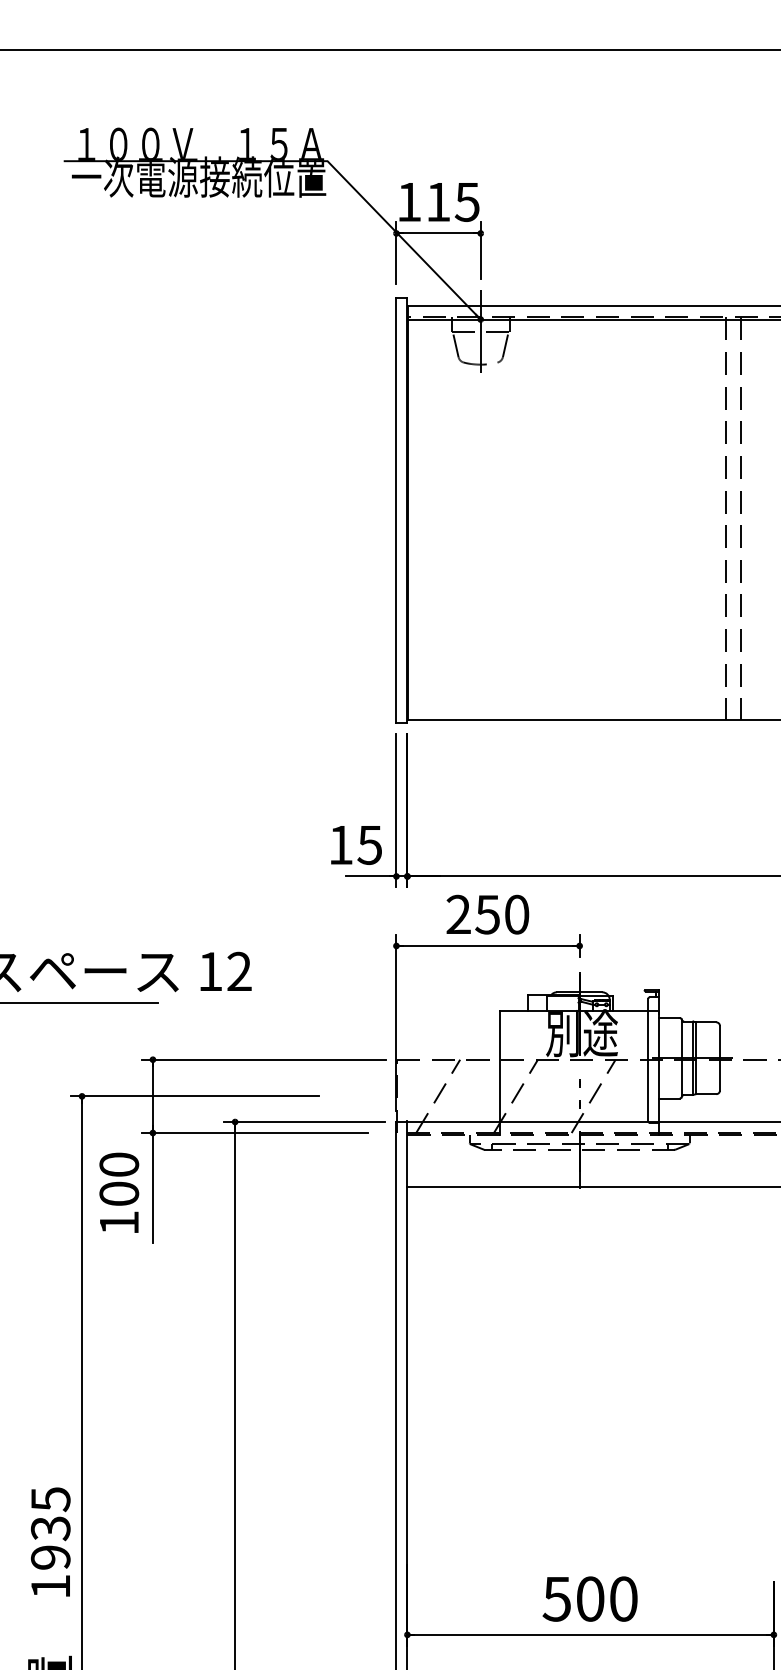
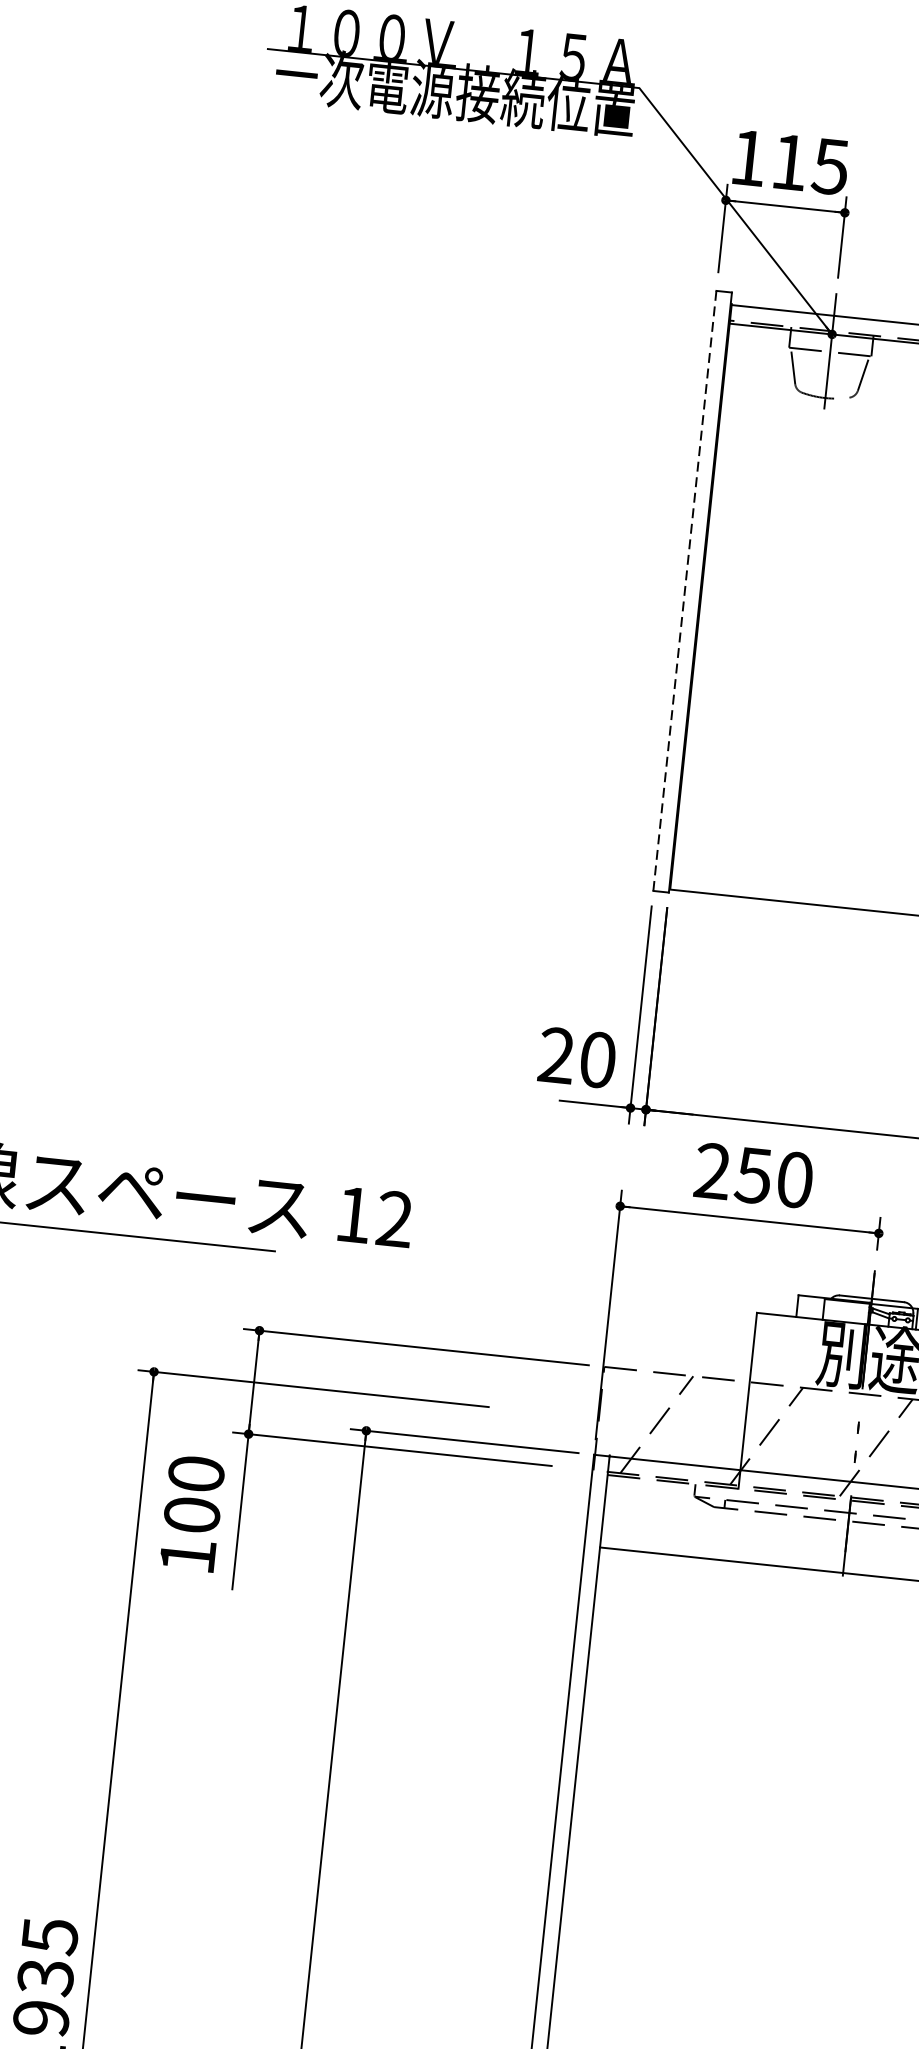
line: (396, 510) -> (684, 591), solid -> dashed
text: (355, 844) -> (577, 1056), 15 -> 20

